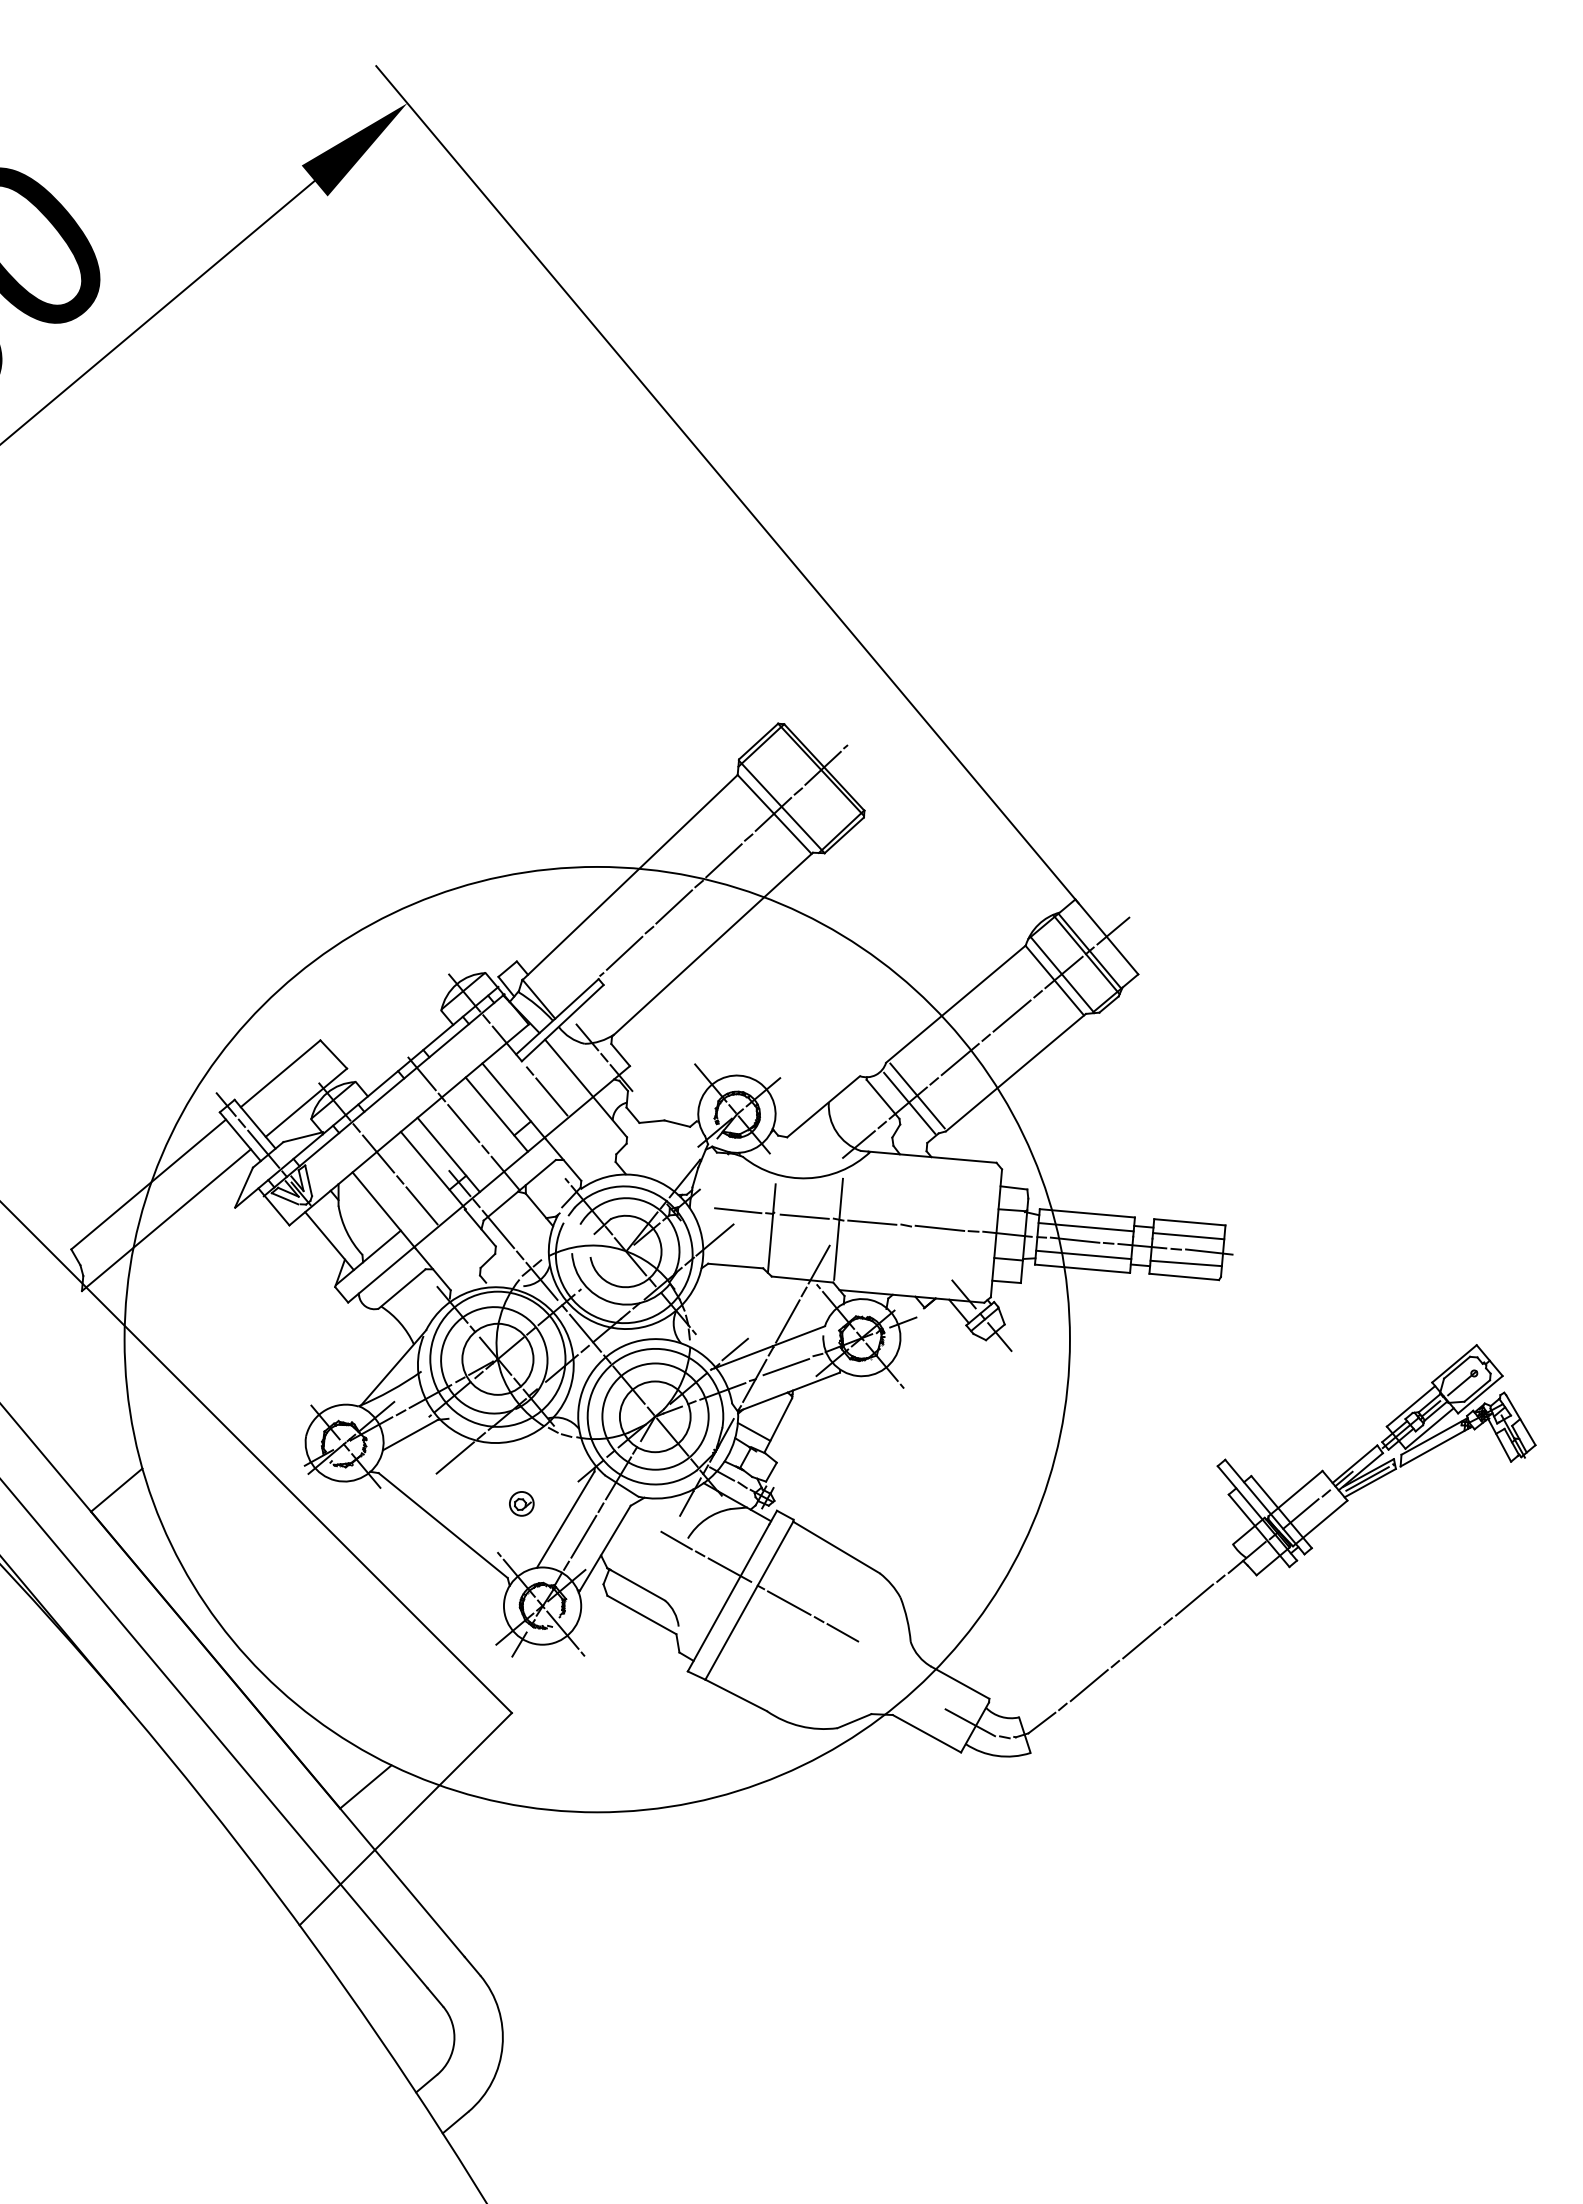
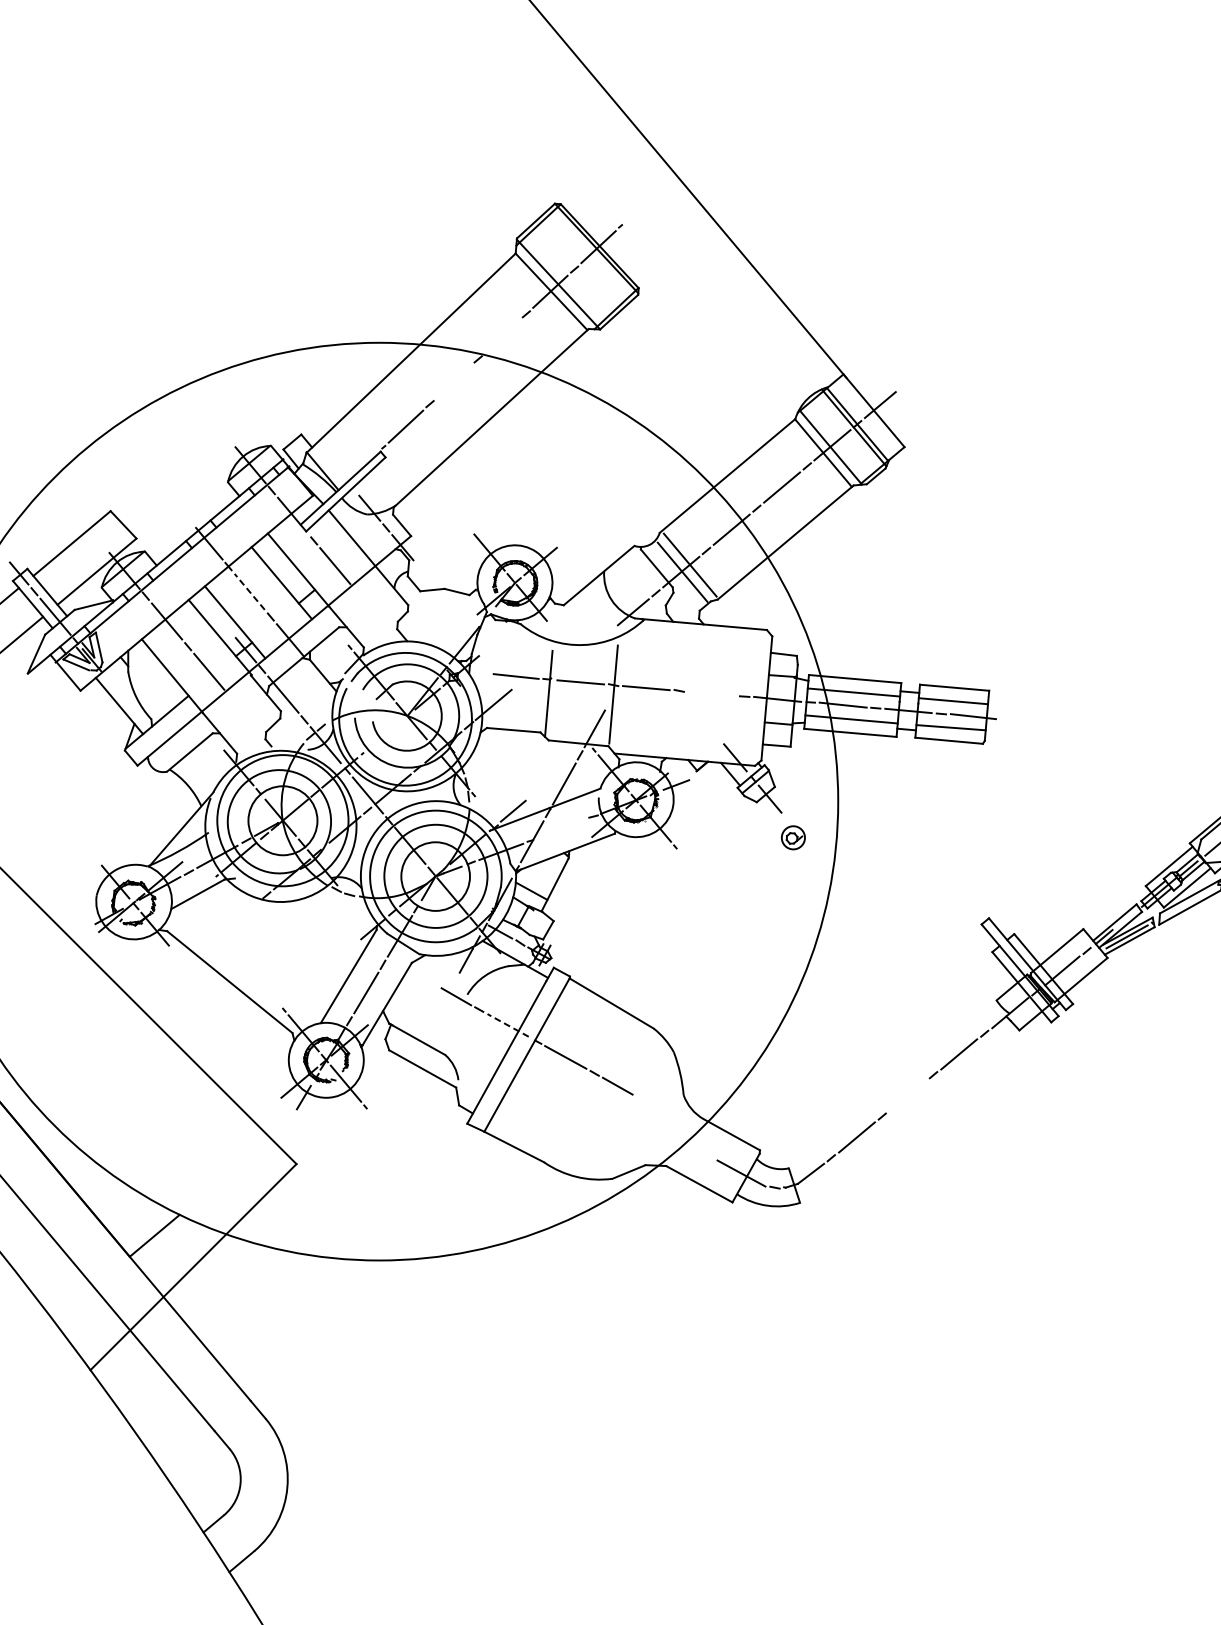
line: (723, 860) -> (501, 336), removed
line: (674, 906) -> (454, 381), removed
line: (463, 1123) -> (249, 591), solid -> dashed
line: (939, 1227) -> (711, 692), removed
line: (786, 1367) -> (563, 828), removed
line: (454, 1457) -> (240, 916), removed
part: (521, 1503) -> (793, 837), moved
line: (729, 1569) -> (507, 1024), solid -> dashed
line: (1141, 1642) -> (907, 1095), removed

